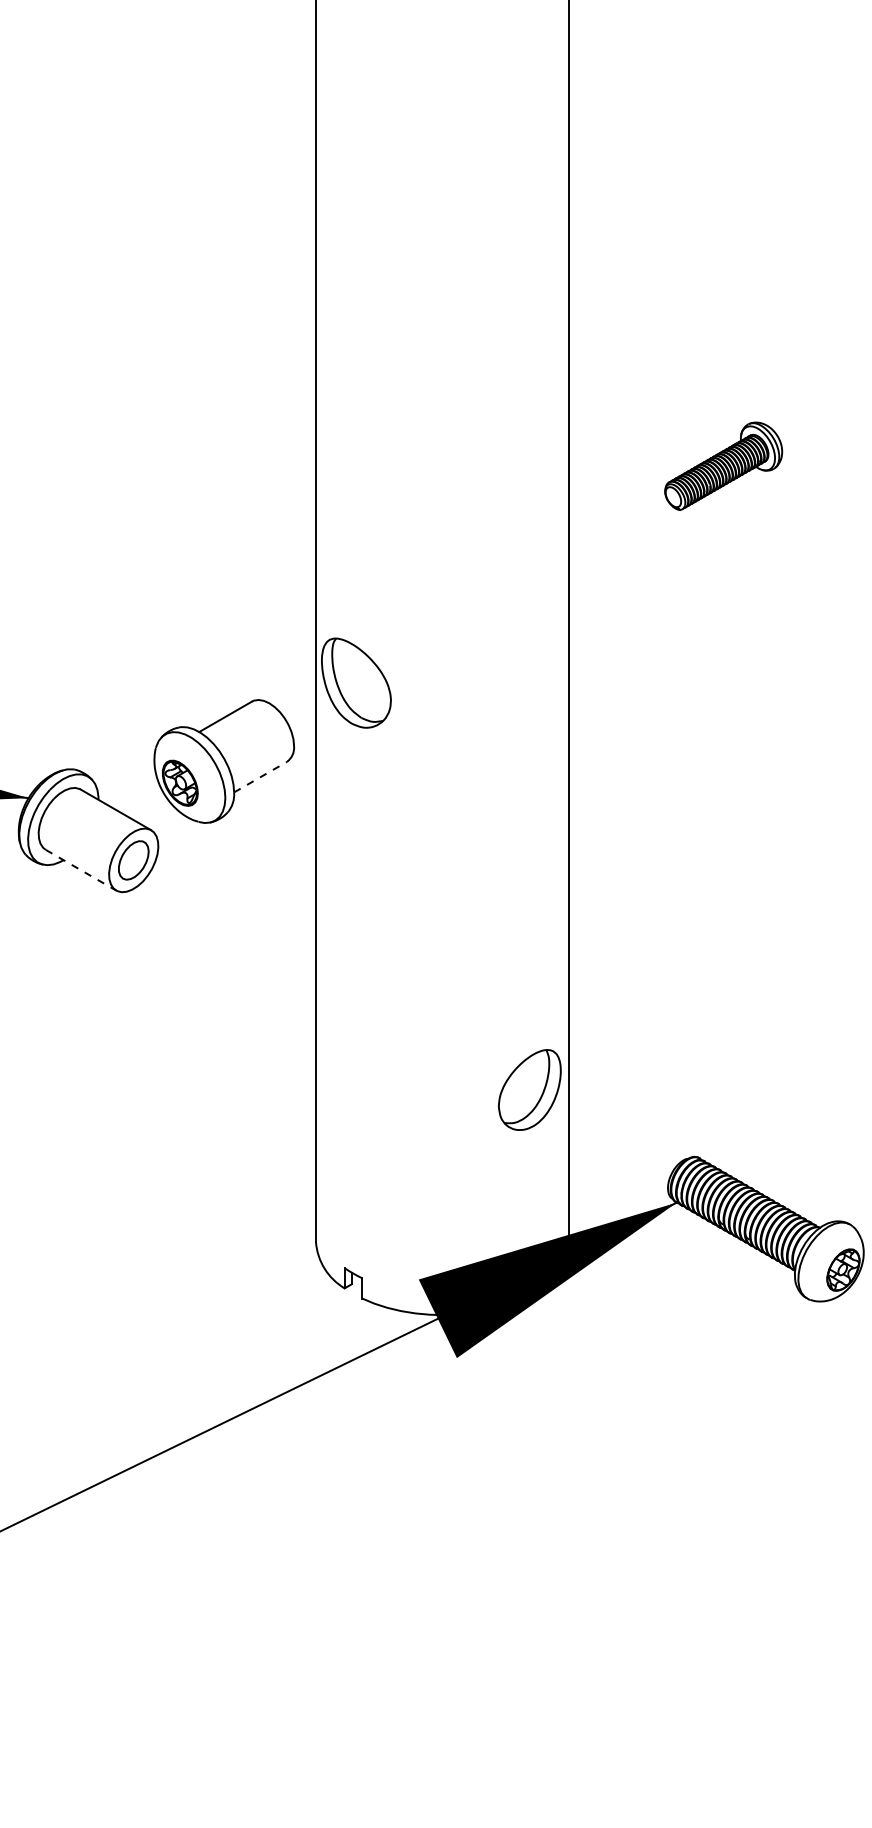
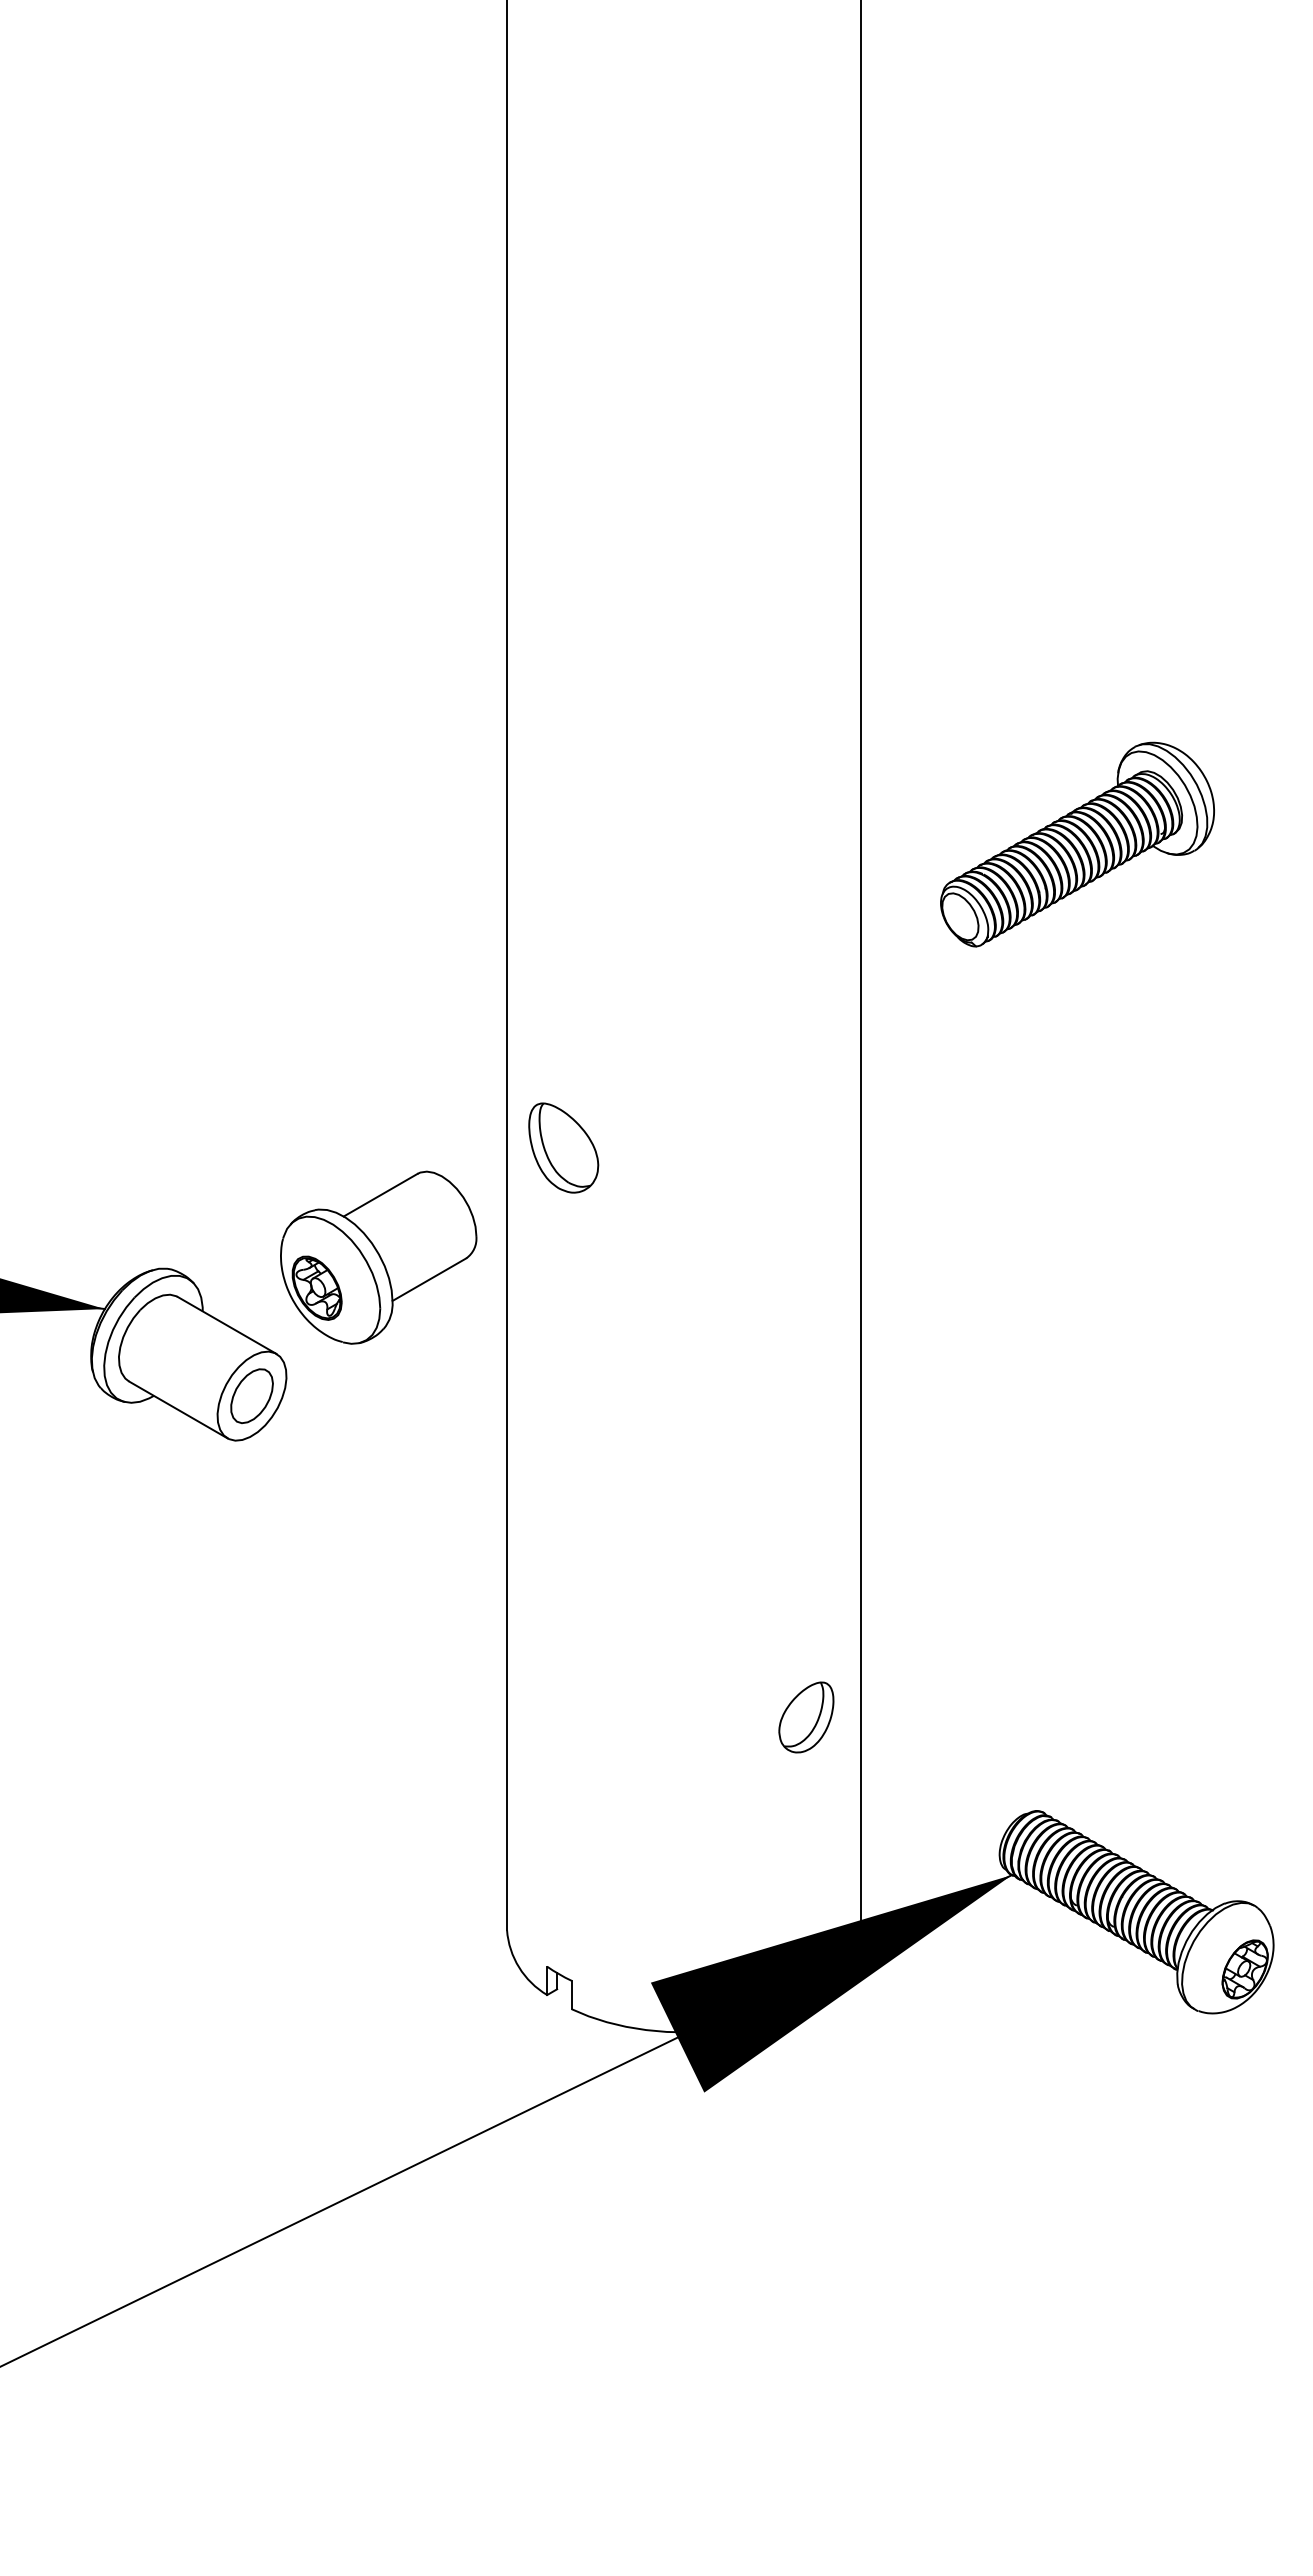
part: (723, 466) -> (1077, 844), size x1.67
part: (356, 682) -> (563, 1147), size x0.71
line: (260, 777) -> (429, 1279), dashed -> solid
line: (81, 869) -> (178, 1409), dashed -> solid
part: (529, 1090) -> (806, 1717), size x0.62

